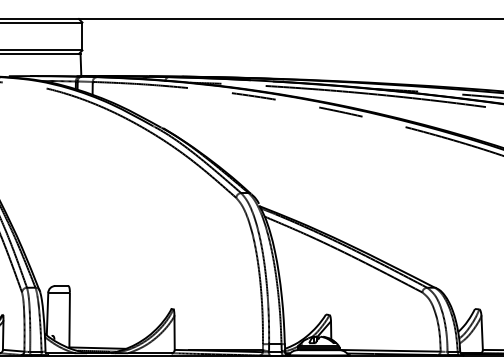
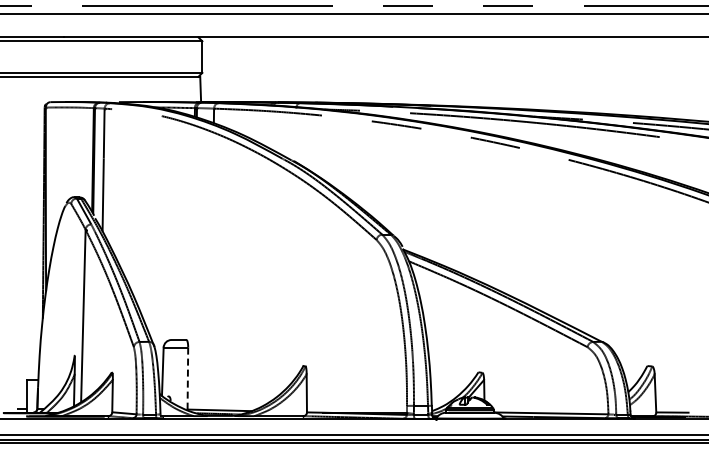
line: (69, 320) -> (187, 379), solid -> dashed

